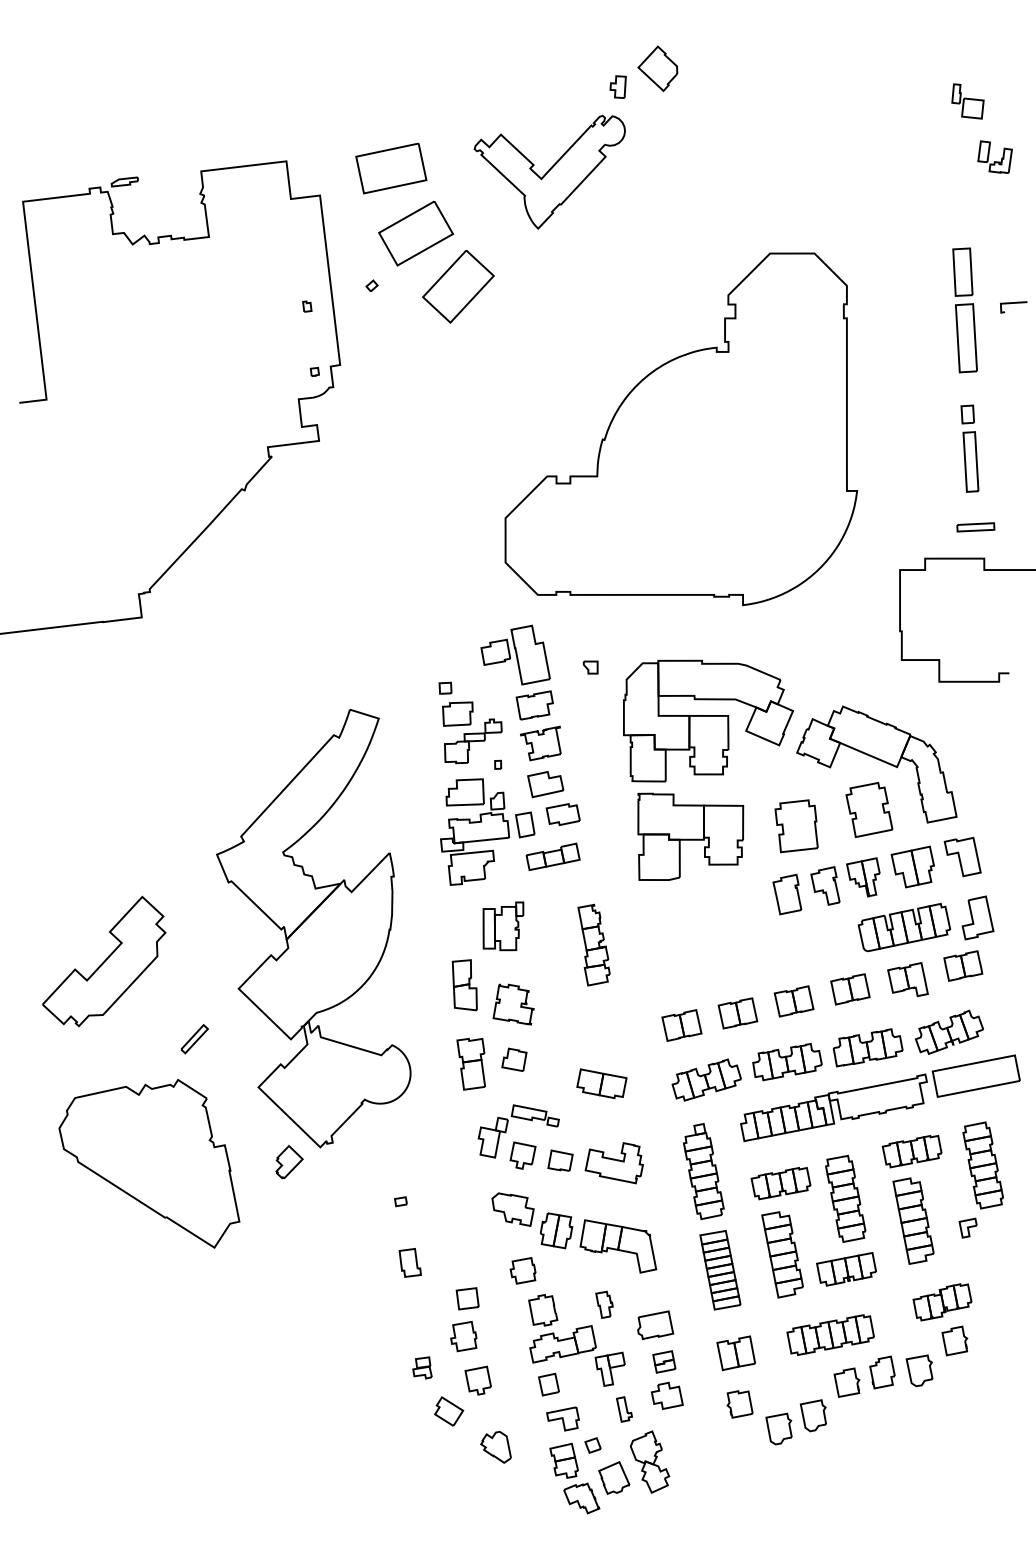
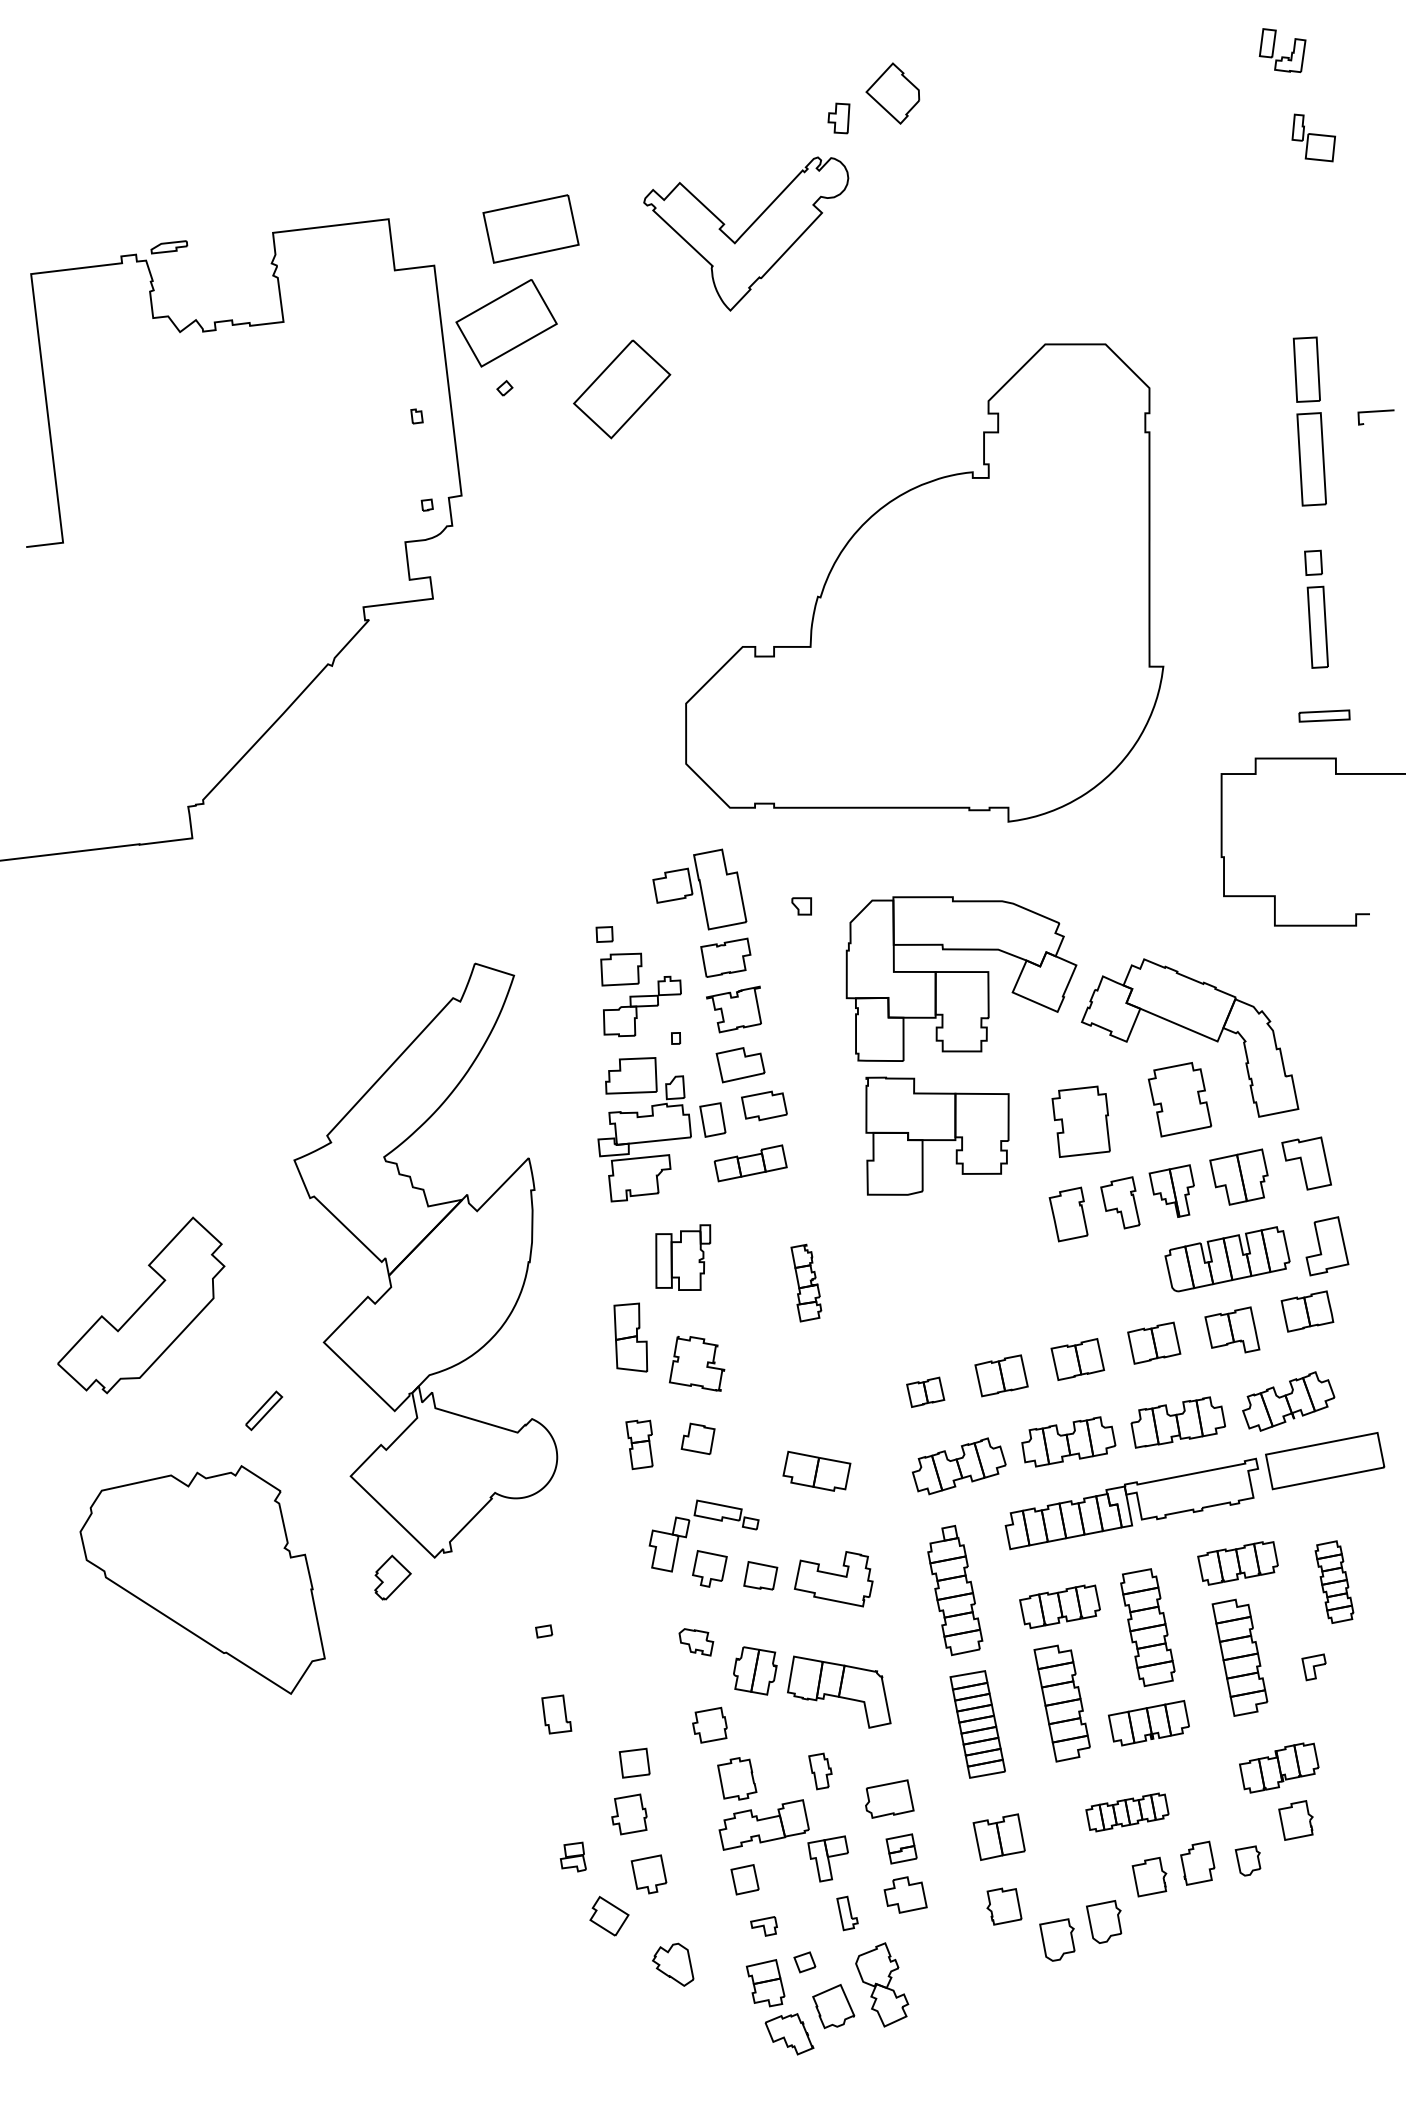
part: (995, 157) -> (1282, 50), moved
part: (415, 233) -> (506, 323), moved
part: (594, 944) -> (806, 1282), size x0.7
part: (681, 1025) -> (925, 1392), size x0.7
part: (471, 1063) -> (639, 1444), size x0.7
part: (983, 1164) -> (1334, 1581), size x0.7
part: (513, 1209) -> (696, 1642), size x0.6
part: (830, 1335) -> (1127, 1812), size x0.7
part: (919, 1370) -> (1247, 1860), size x0.7
part: (562, 1419) -> (763, 1926), size x0.6

